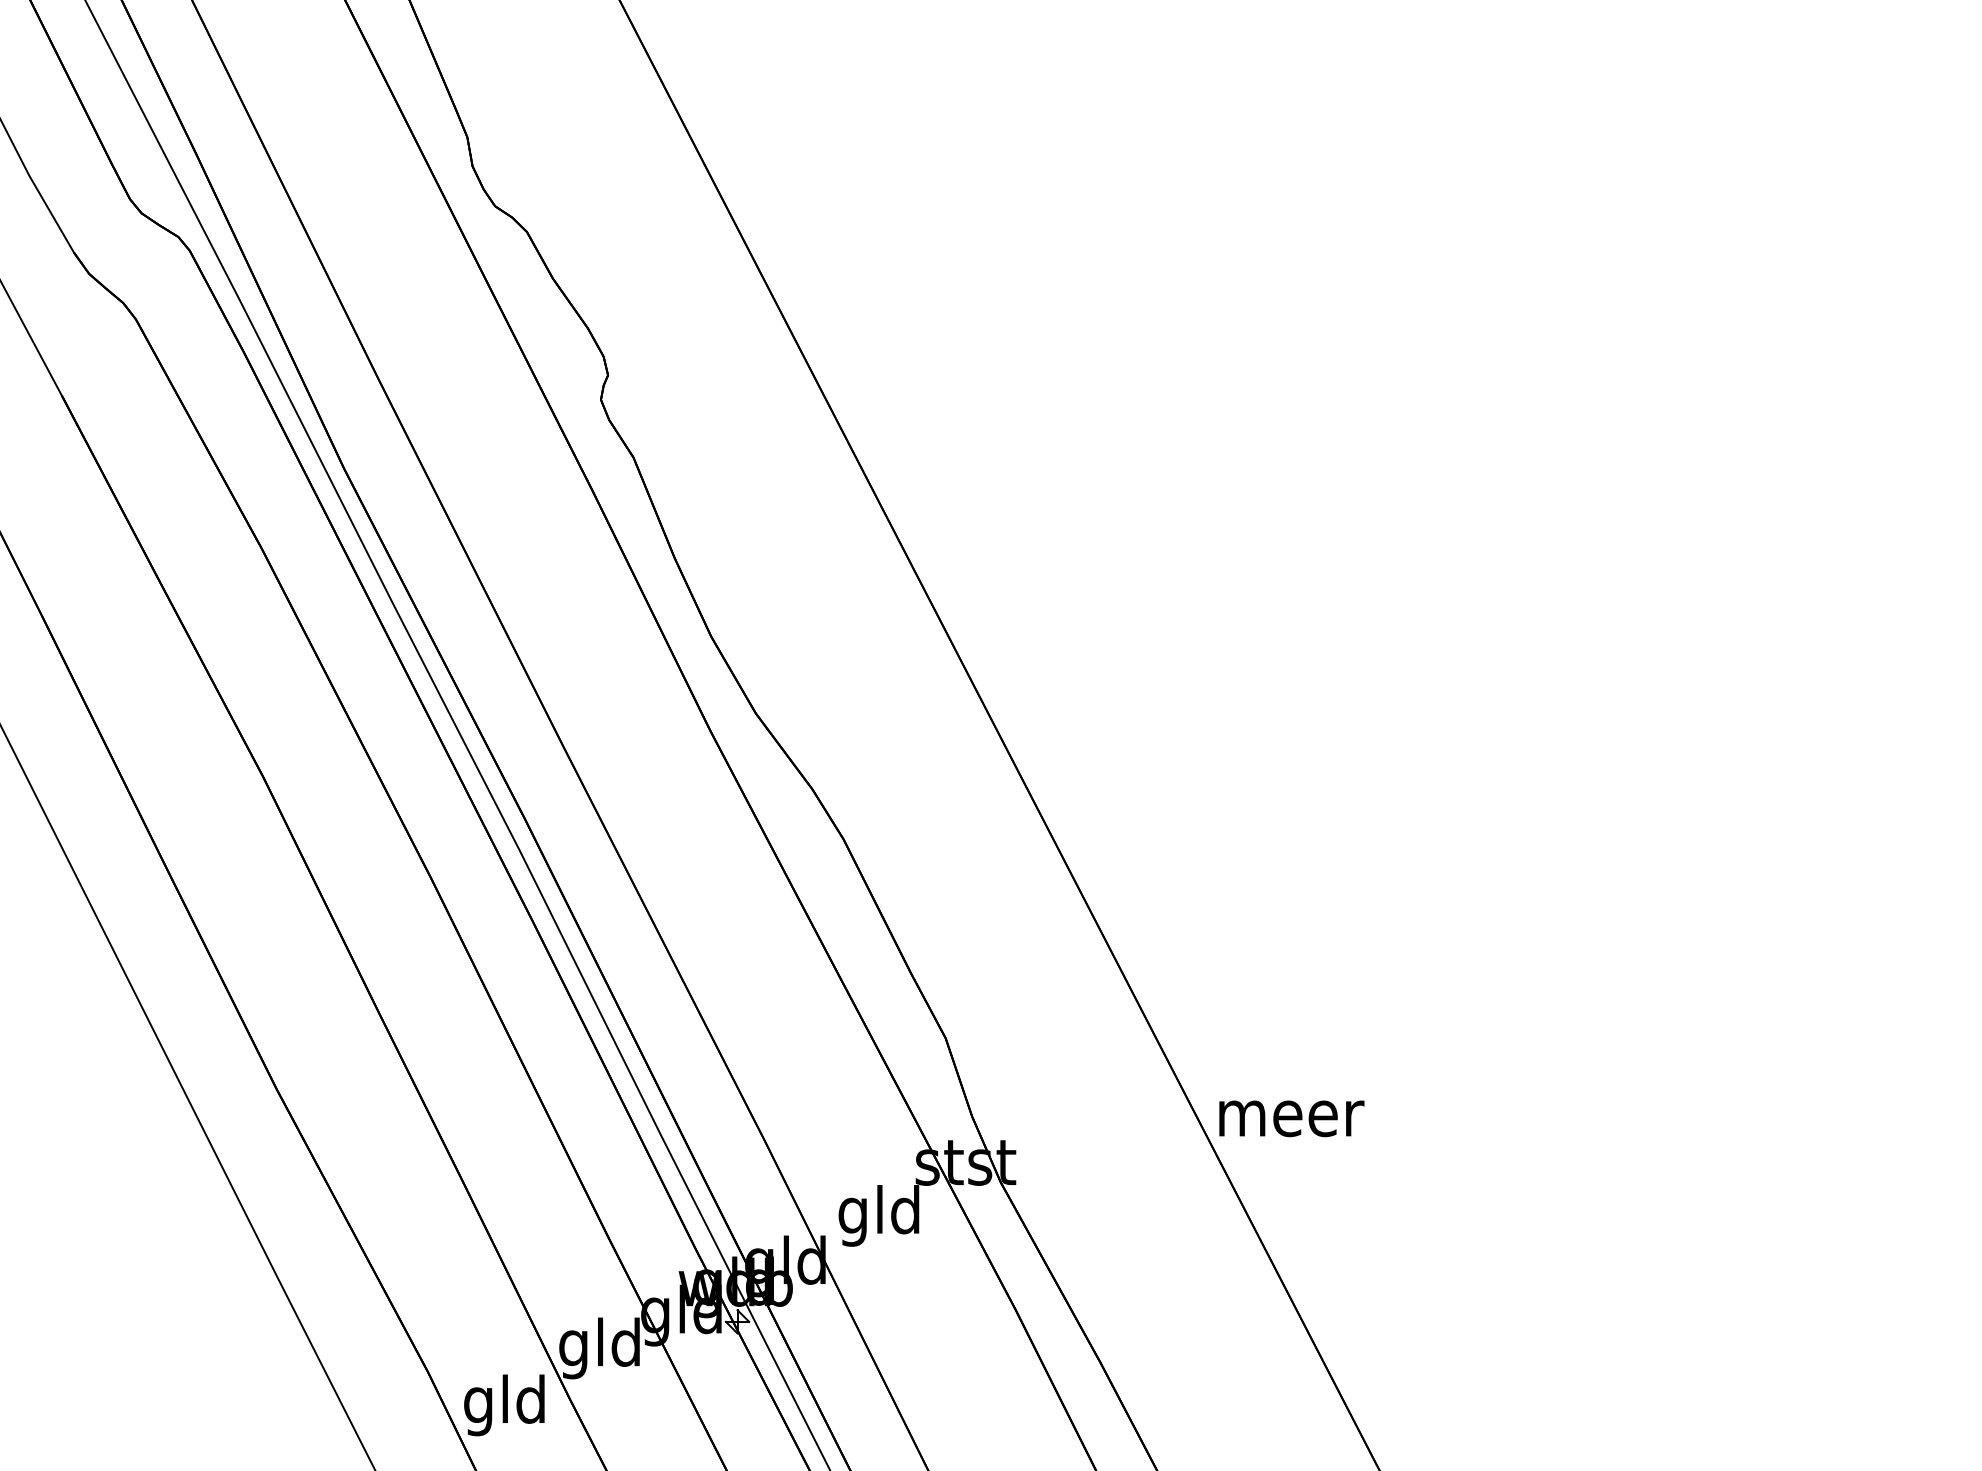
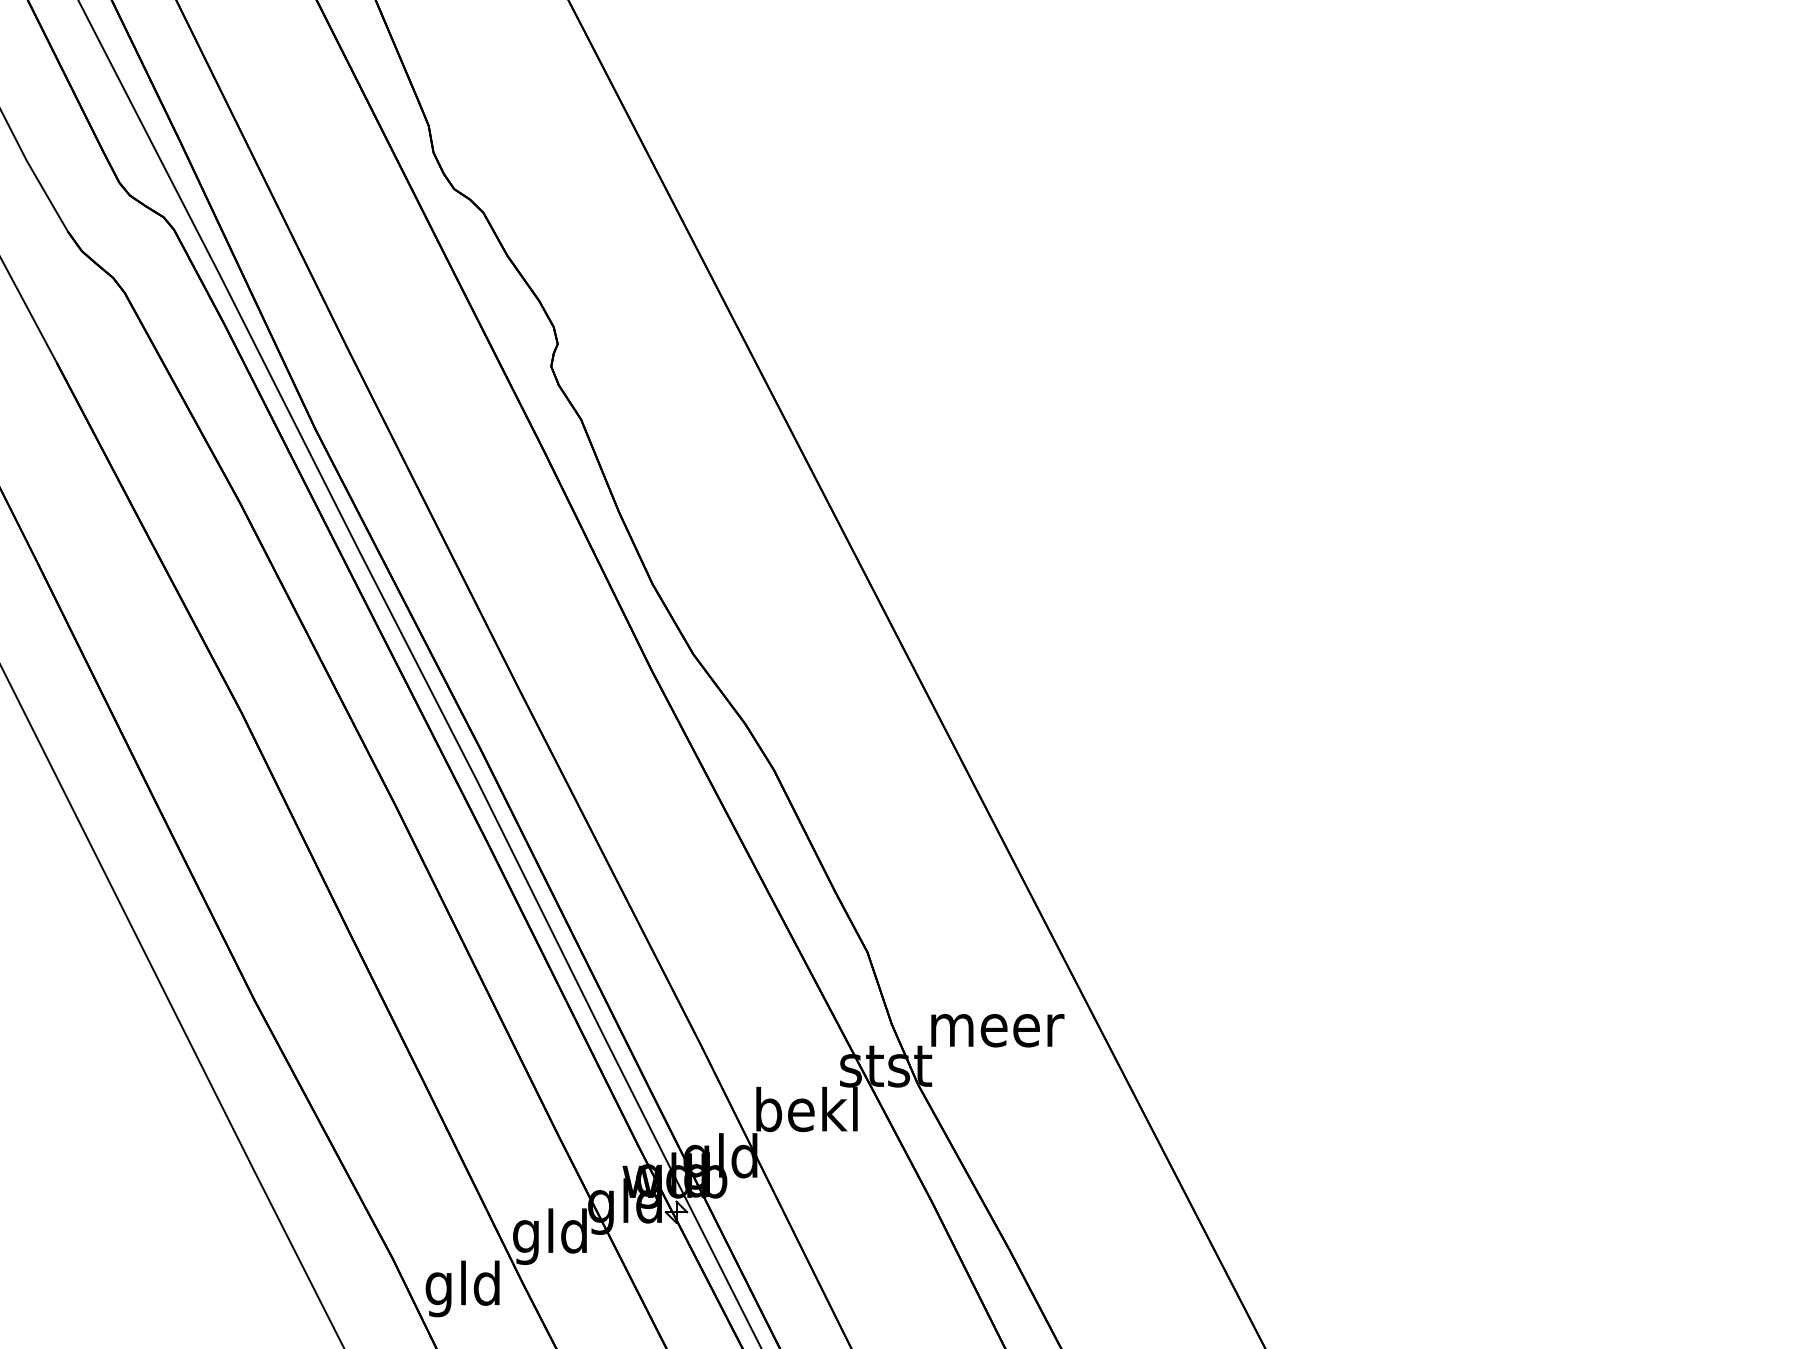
text: (1291, 1118) -> (997, 1030), moved
text: (879, 1215) -> (806, 1114), gld -> bekl

